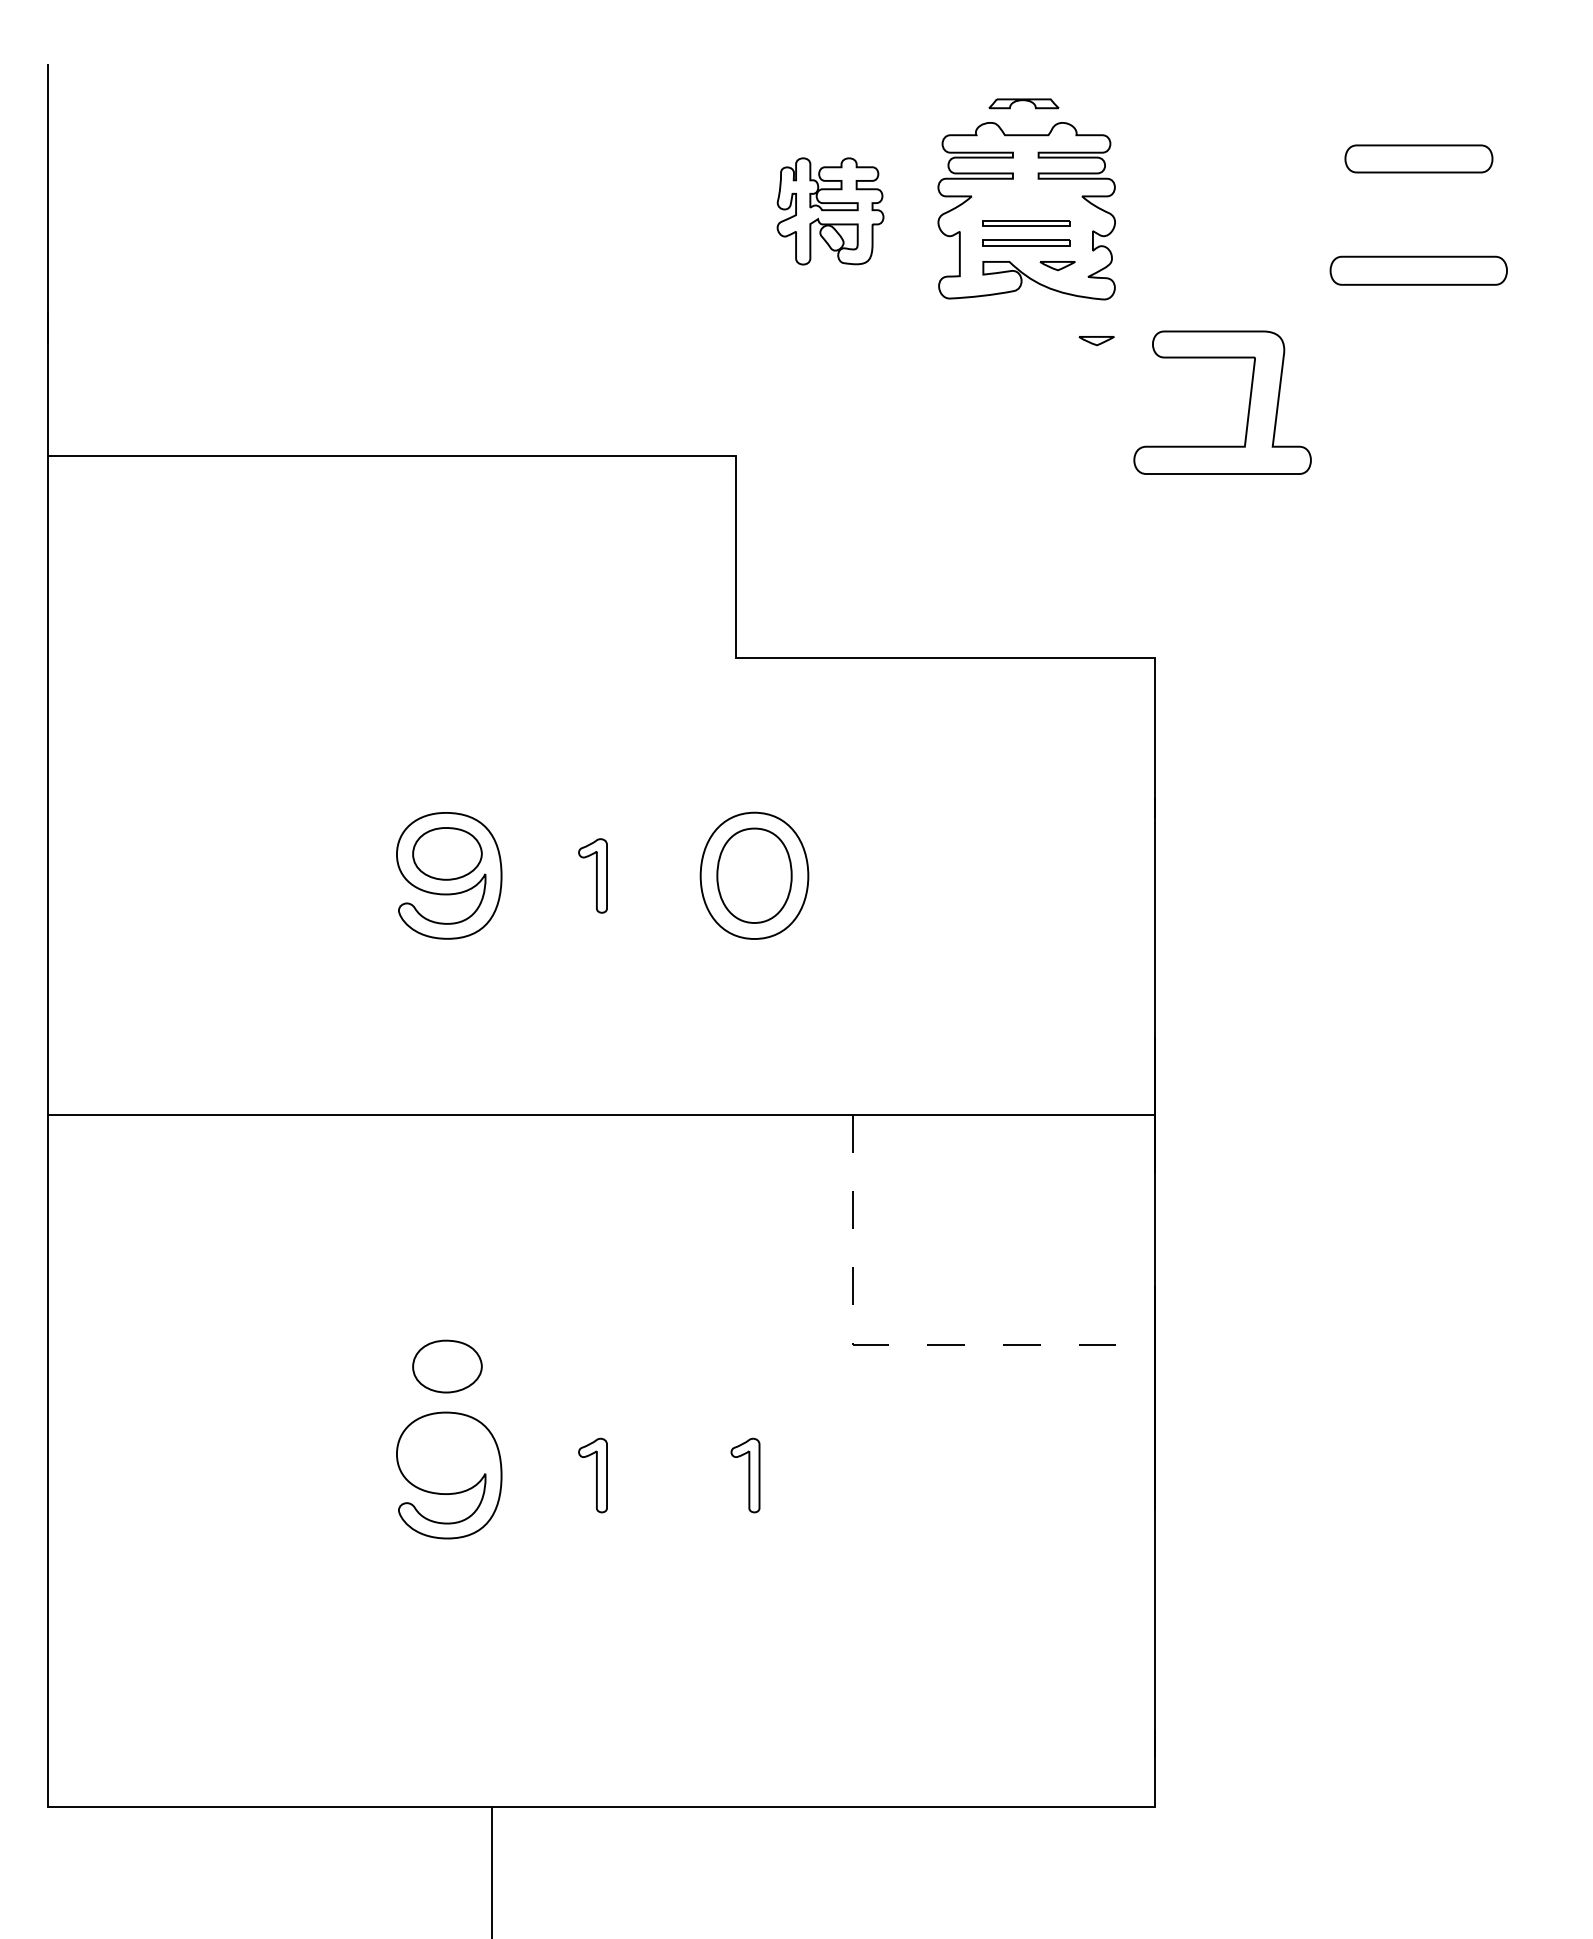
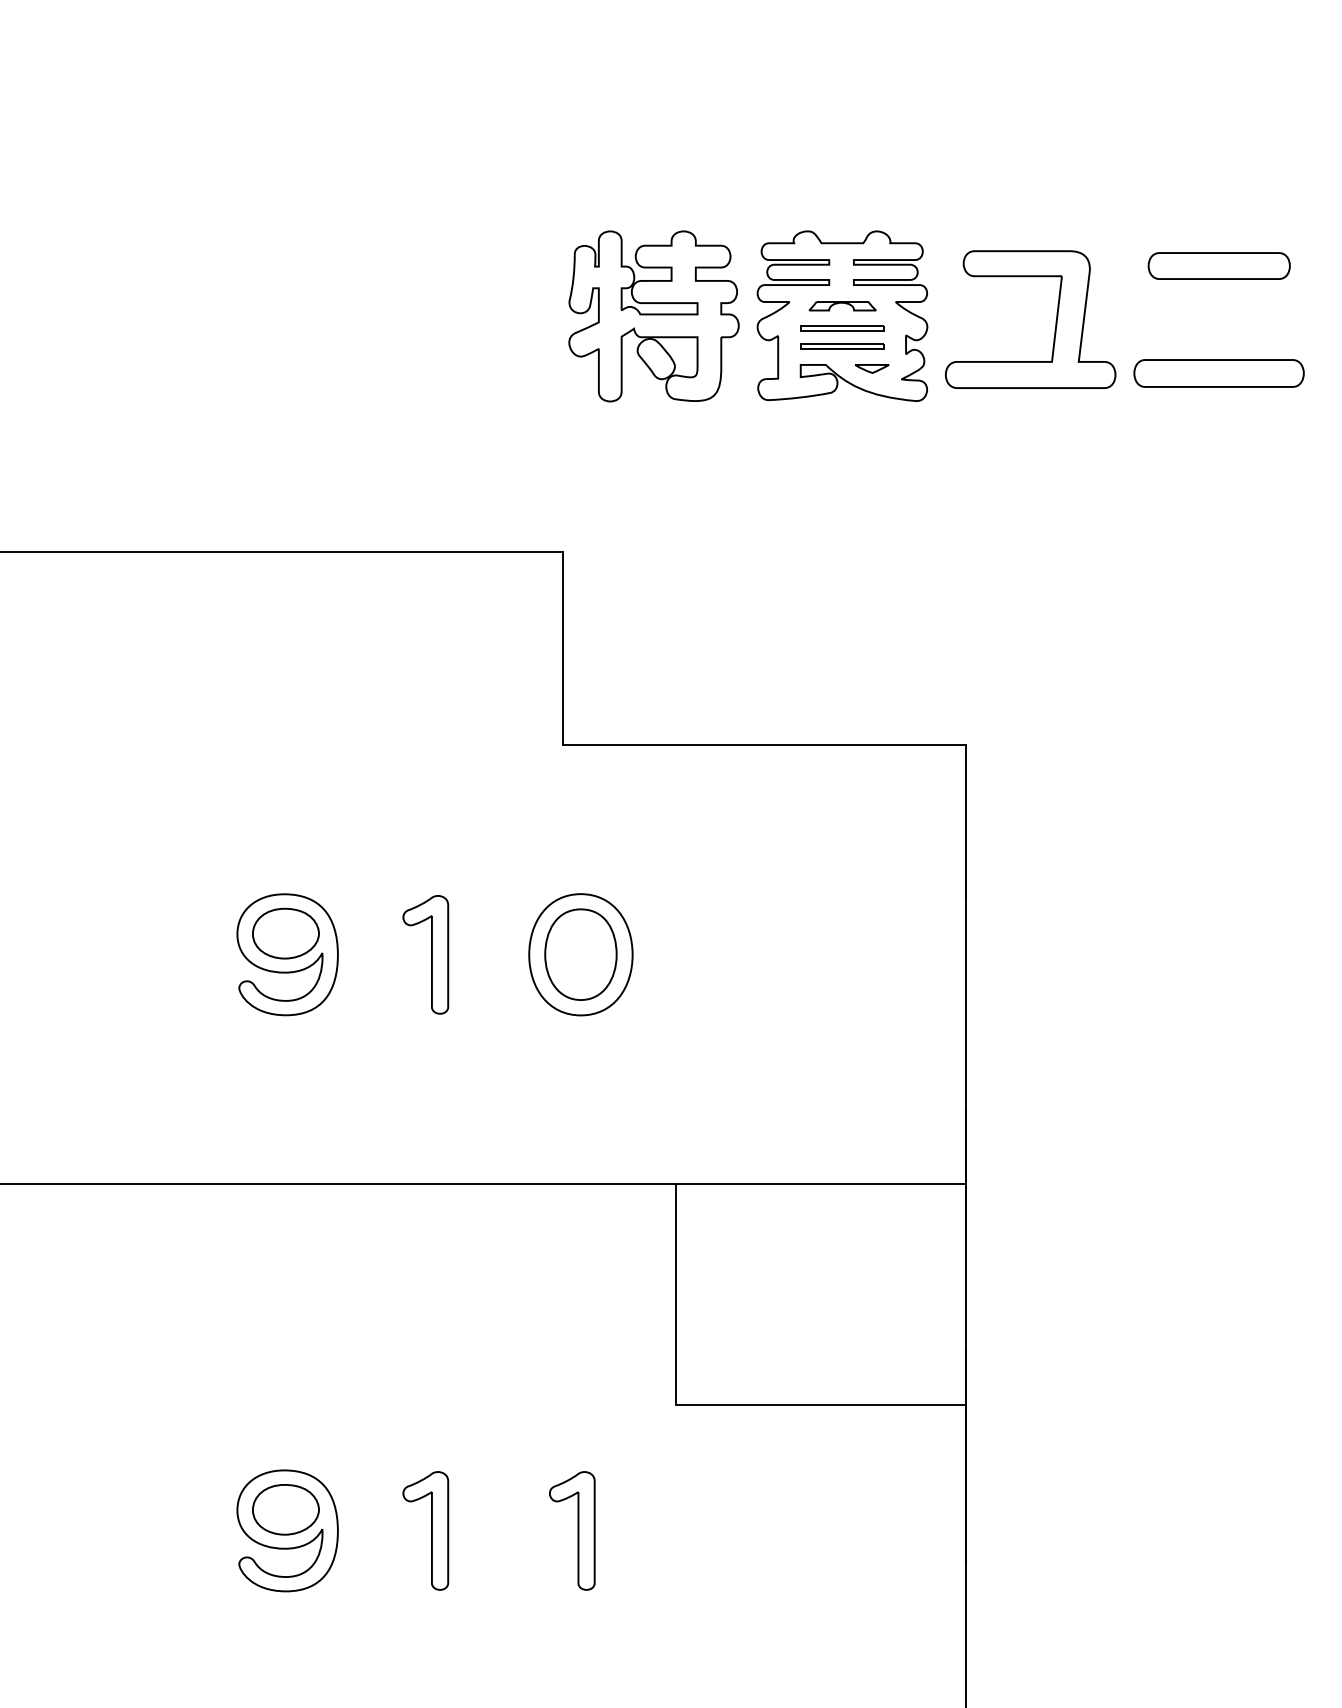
part: (1023, 103) -> (842, 305), moved
part: (830, 211) -> (653, 316), size x1.67
part: (1096, 341) -> (909, 441), removed
part: (1248, 404) -> (1055, 321), moved
part: (592, 875) -> (425, 954), size x1.67
line: (889, 1344) -> (710, 1404), dashed -> solid
part: (447, 1366) -> (285, 1509), moved
part: (592, 1475) -> (425, 1530), size x1.67
part: (745, 1475) -> (572, 1530), size x1.67

